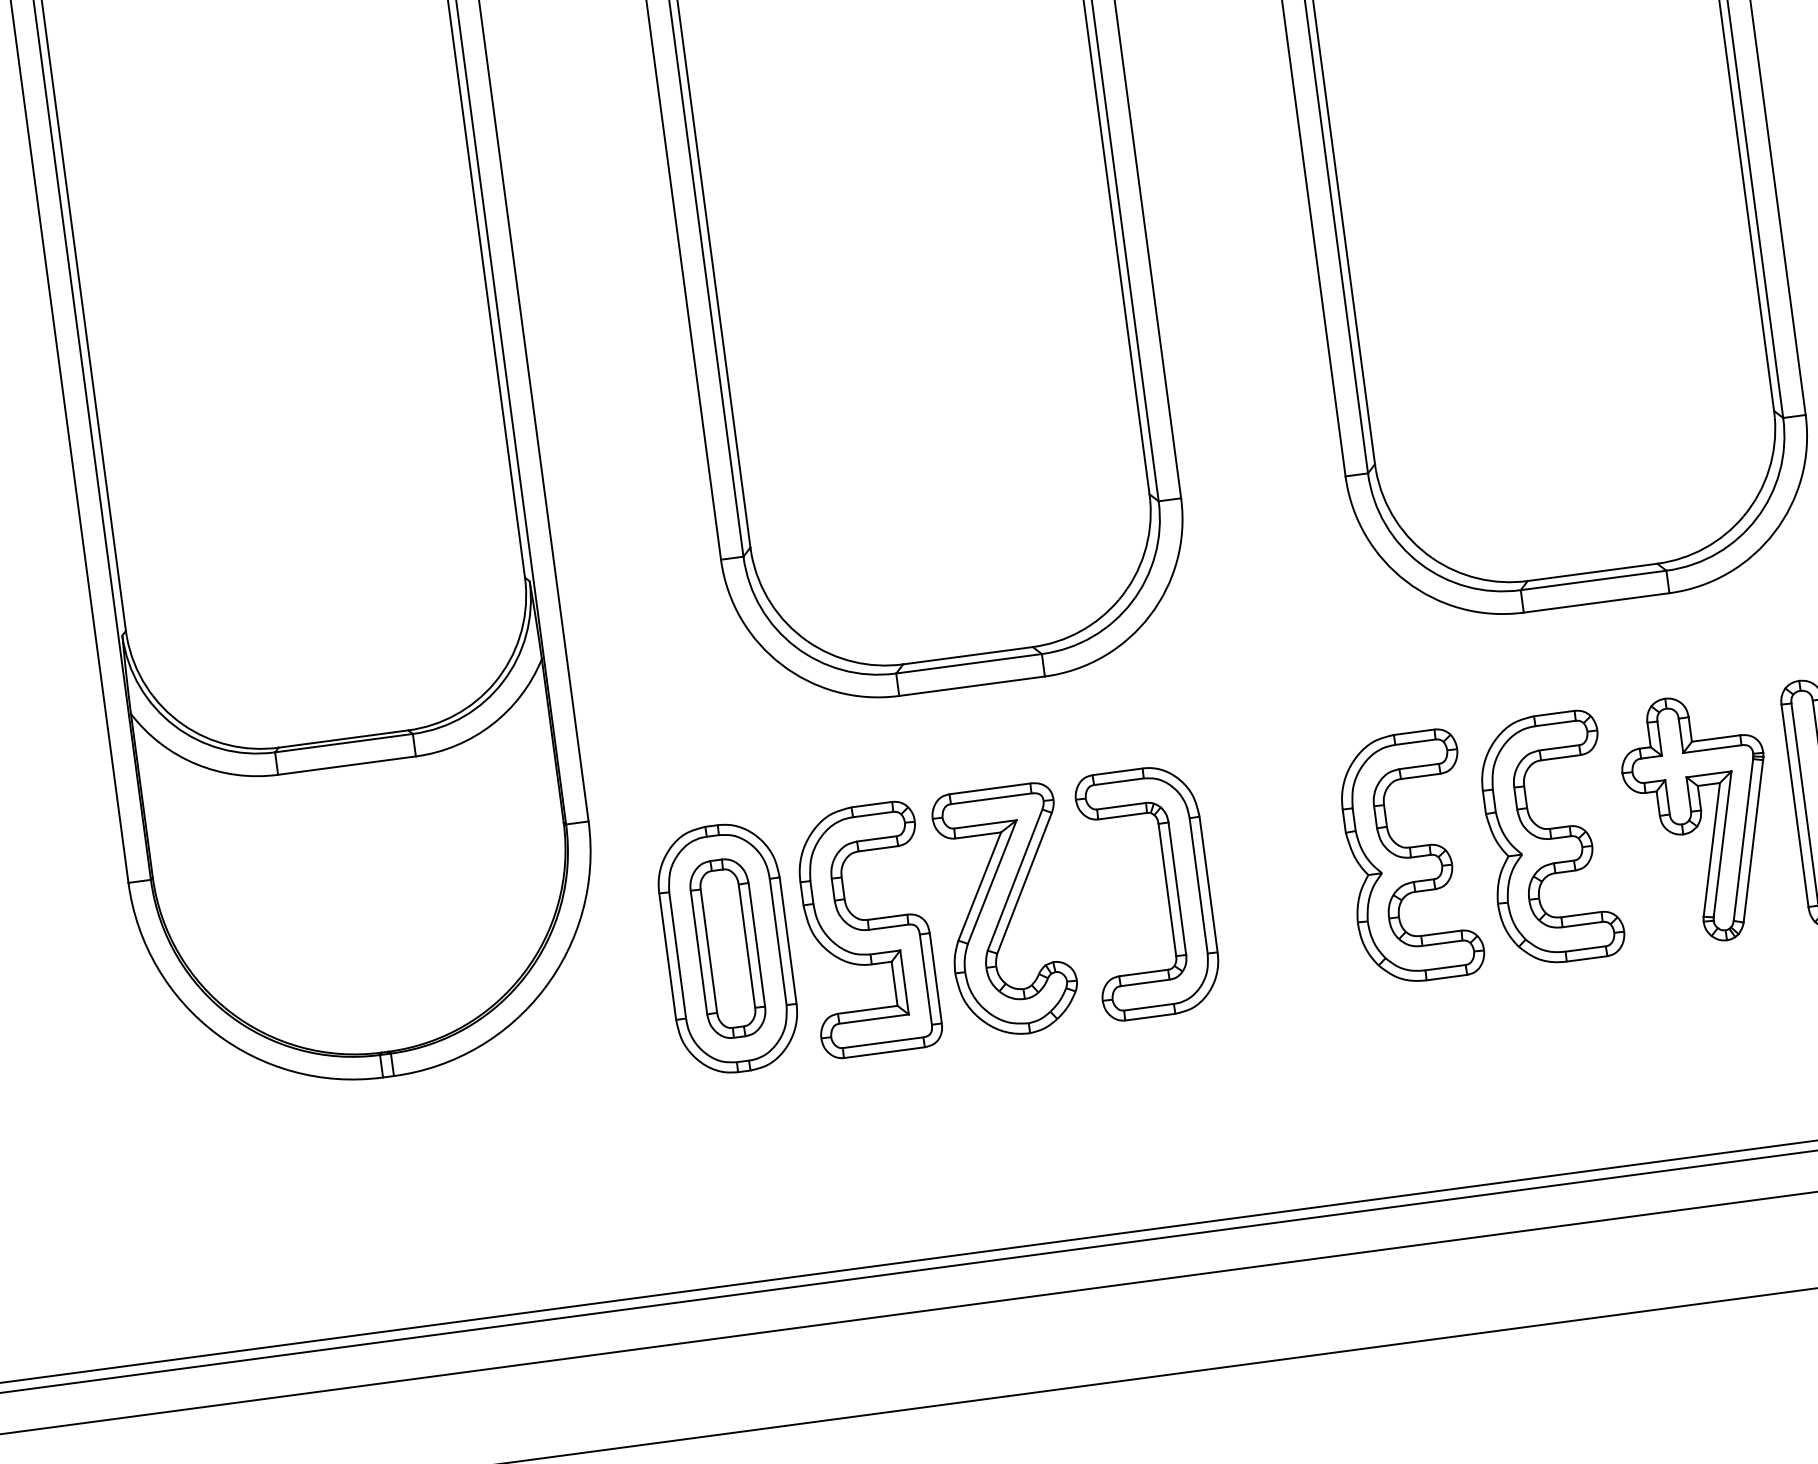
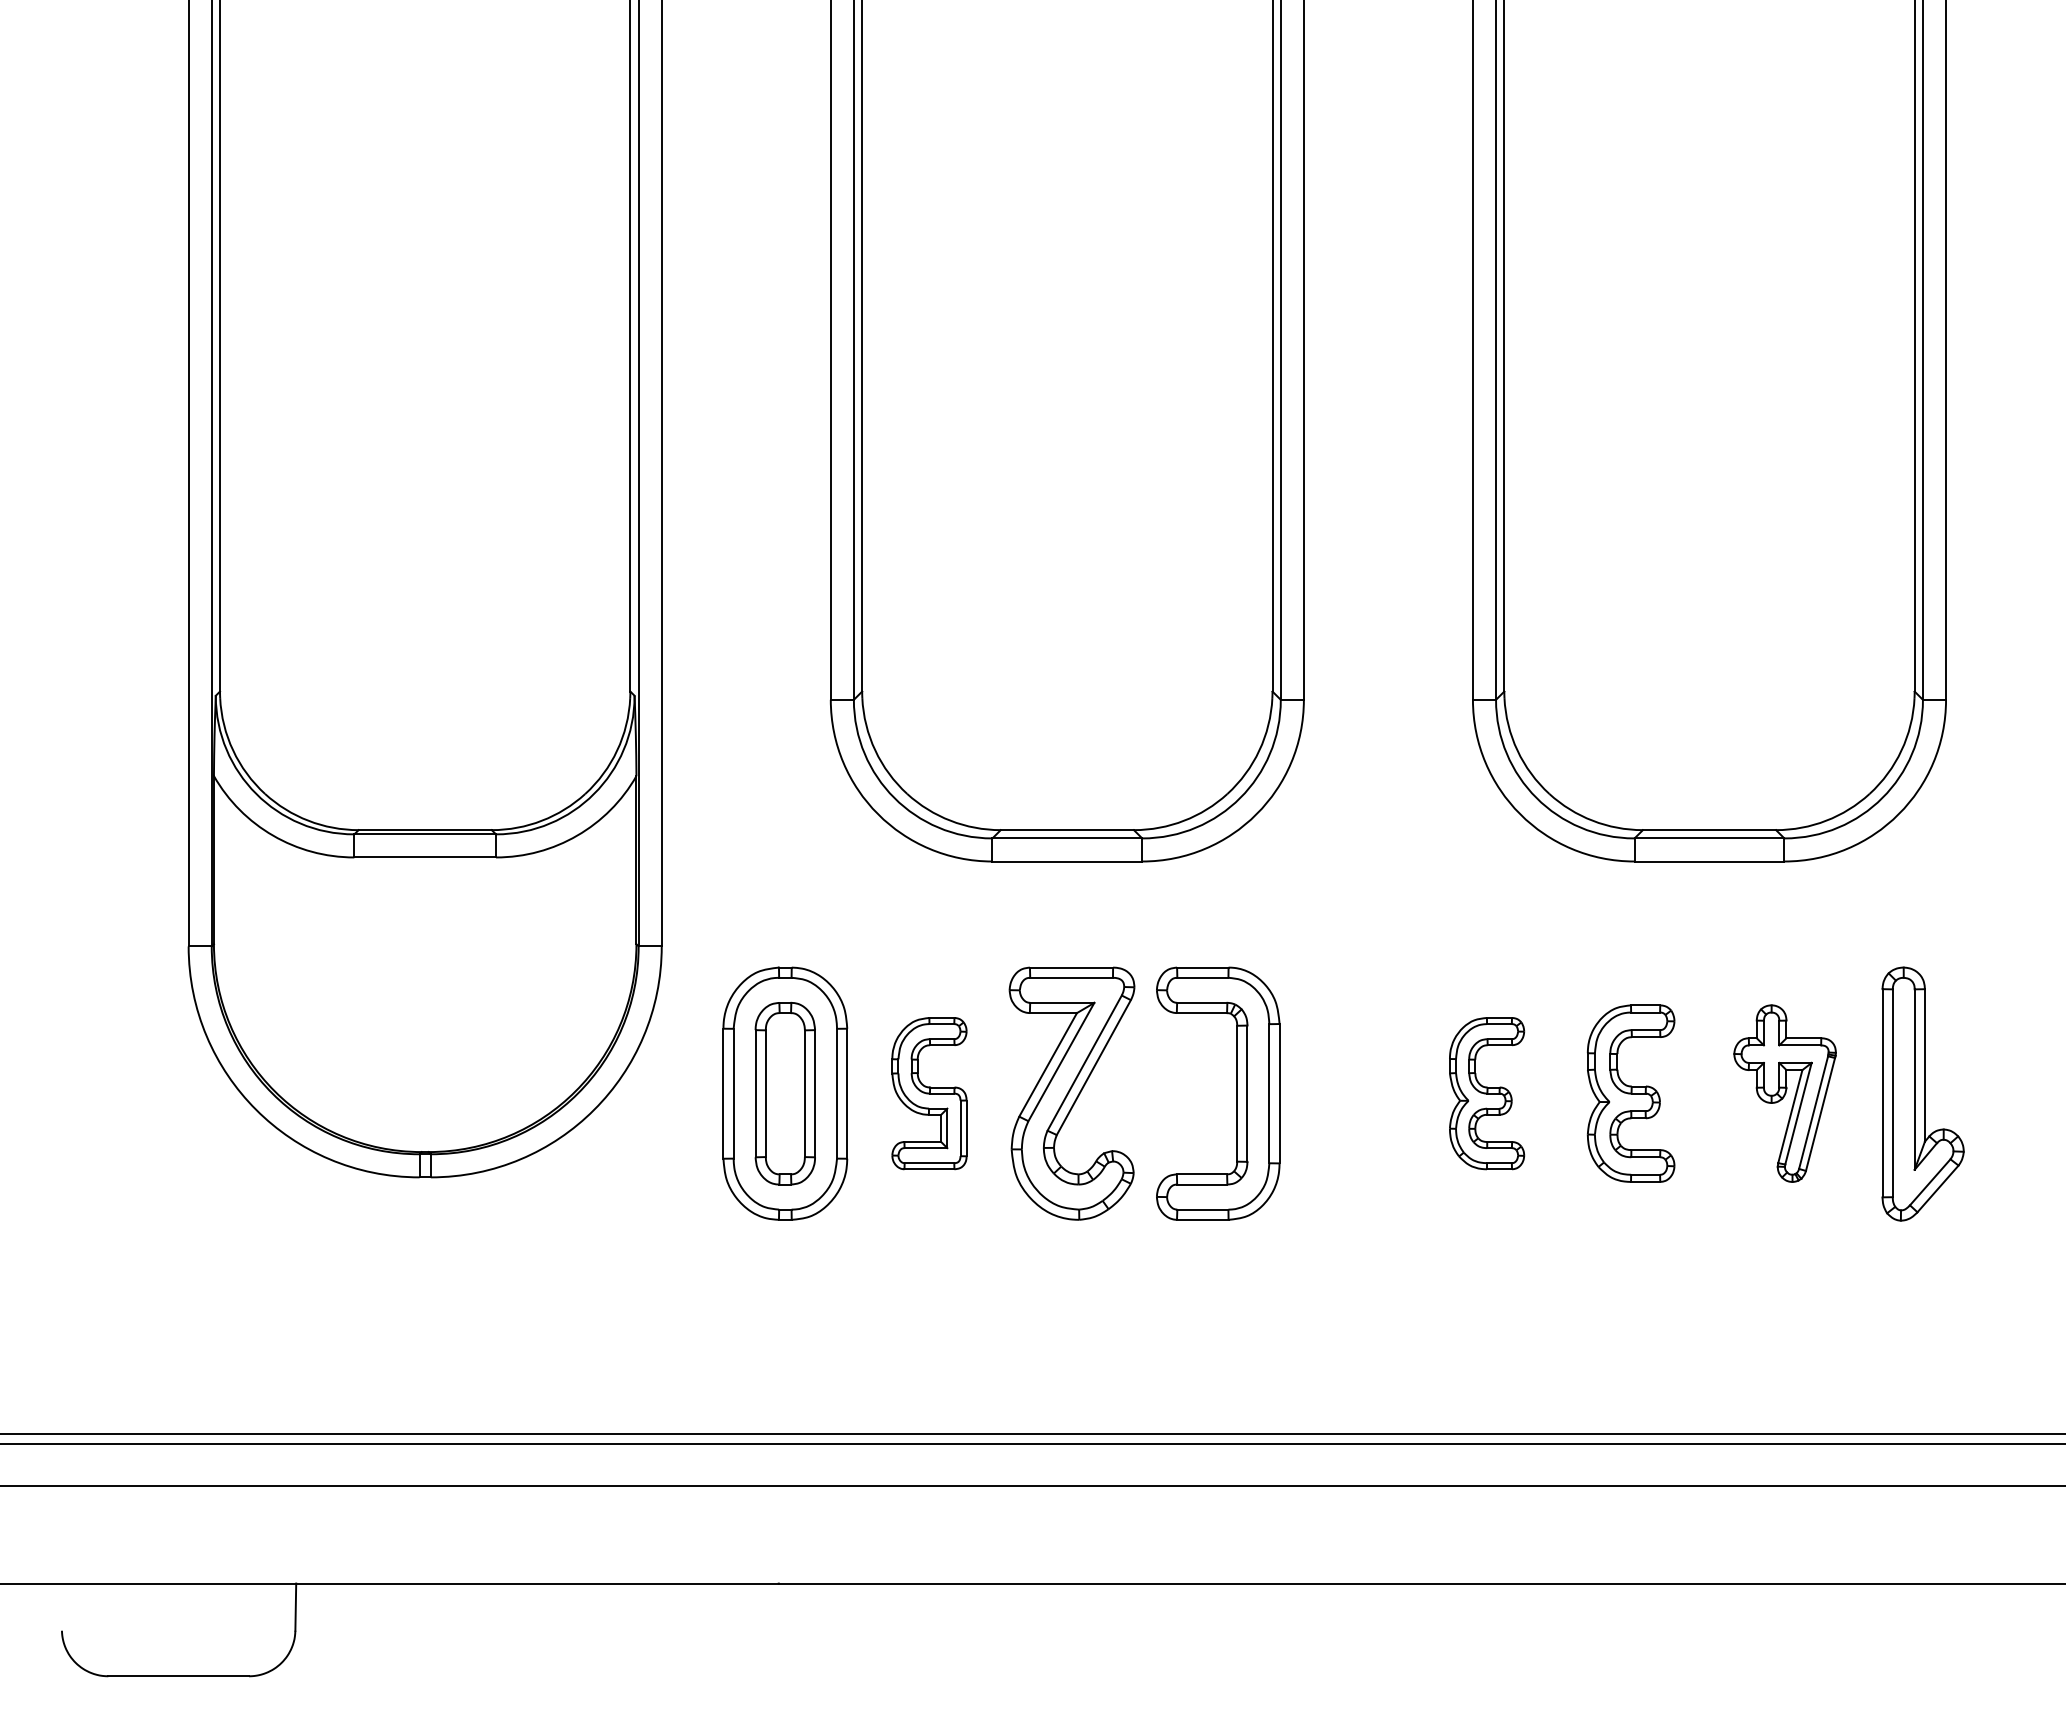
part: (1699, 818) -> (1784, 1093), size x0.7
part: (1549, 838) -> (1630, 1093), size x0.7
part: (1409, 857) -> (1486, 1093), size x0.6
part: (868, 929) -> (929, 1093), size x0.6

